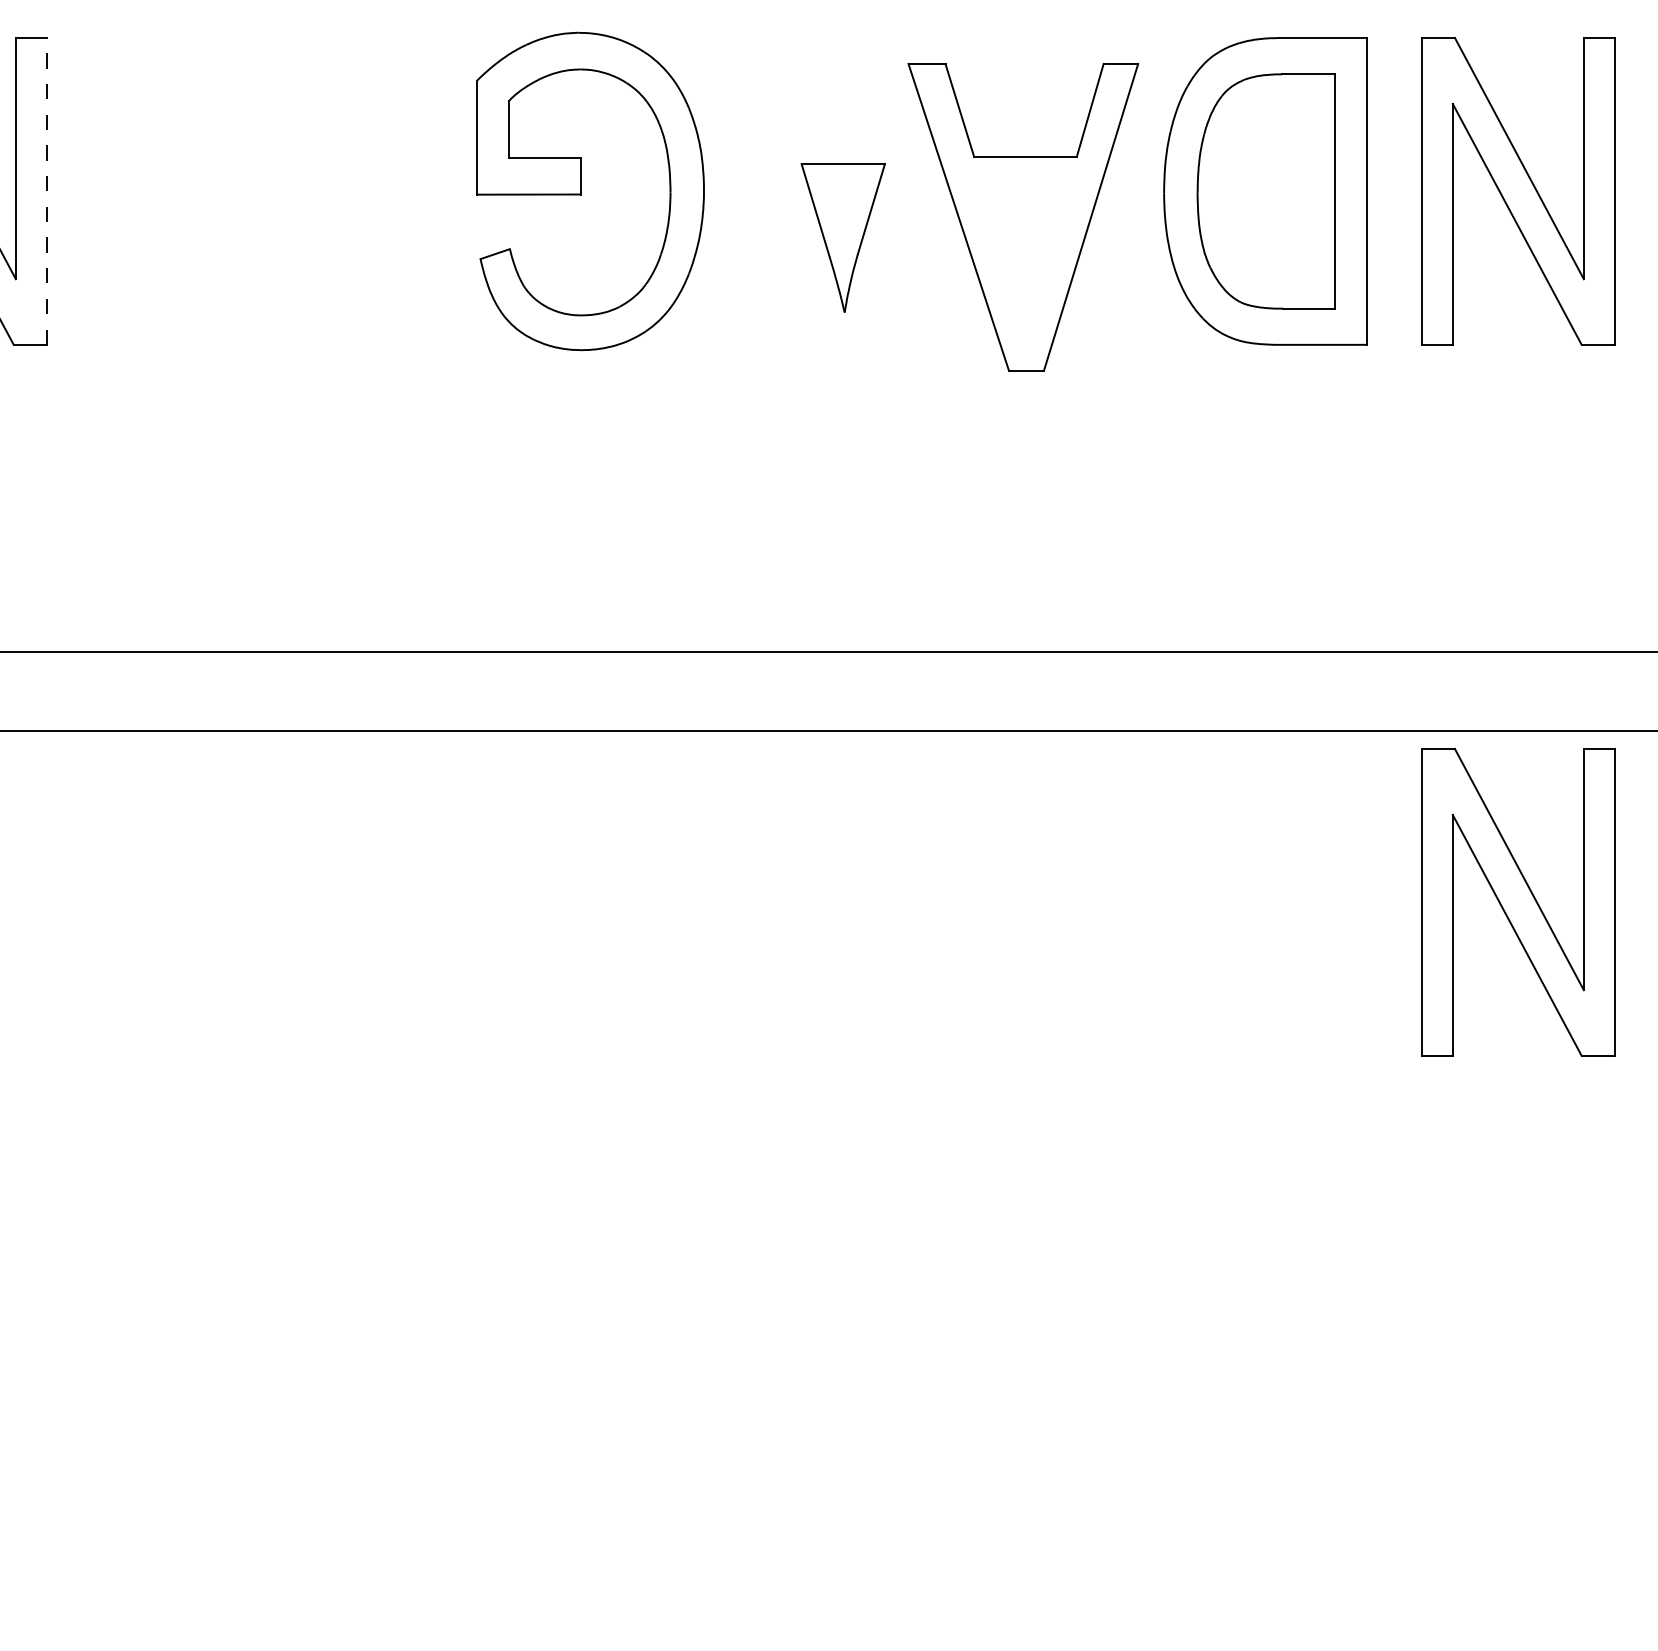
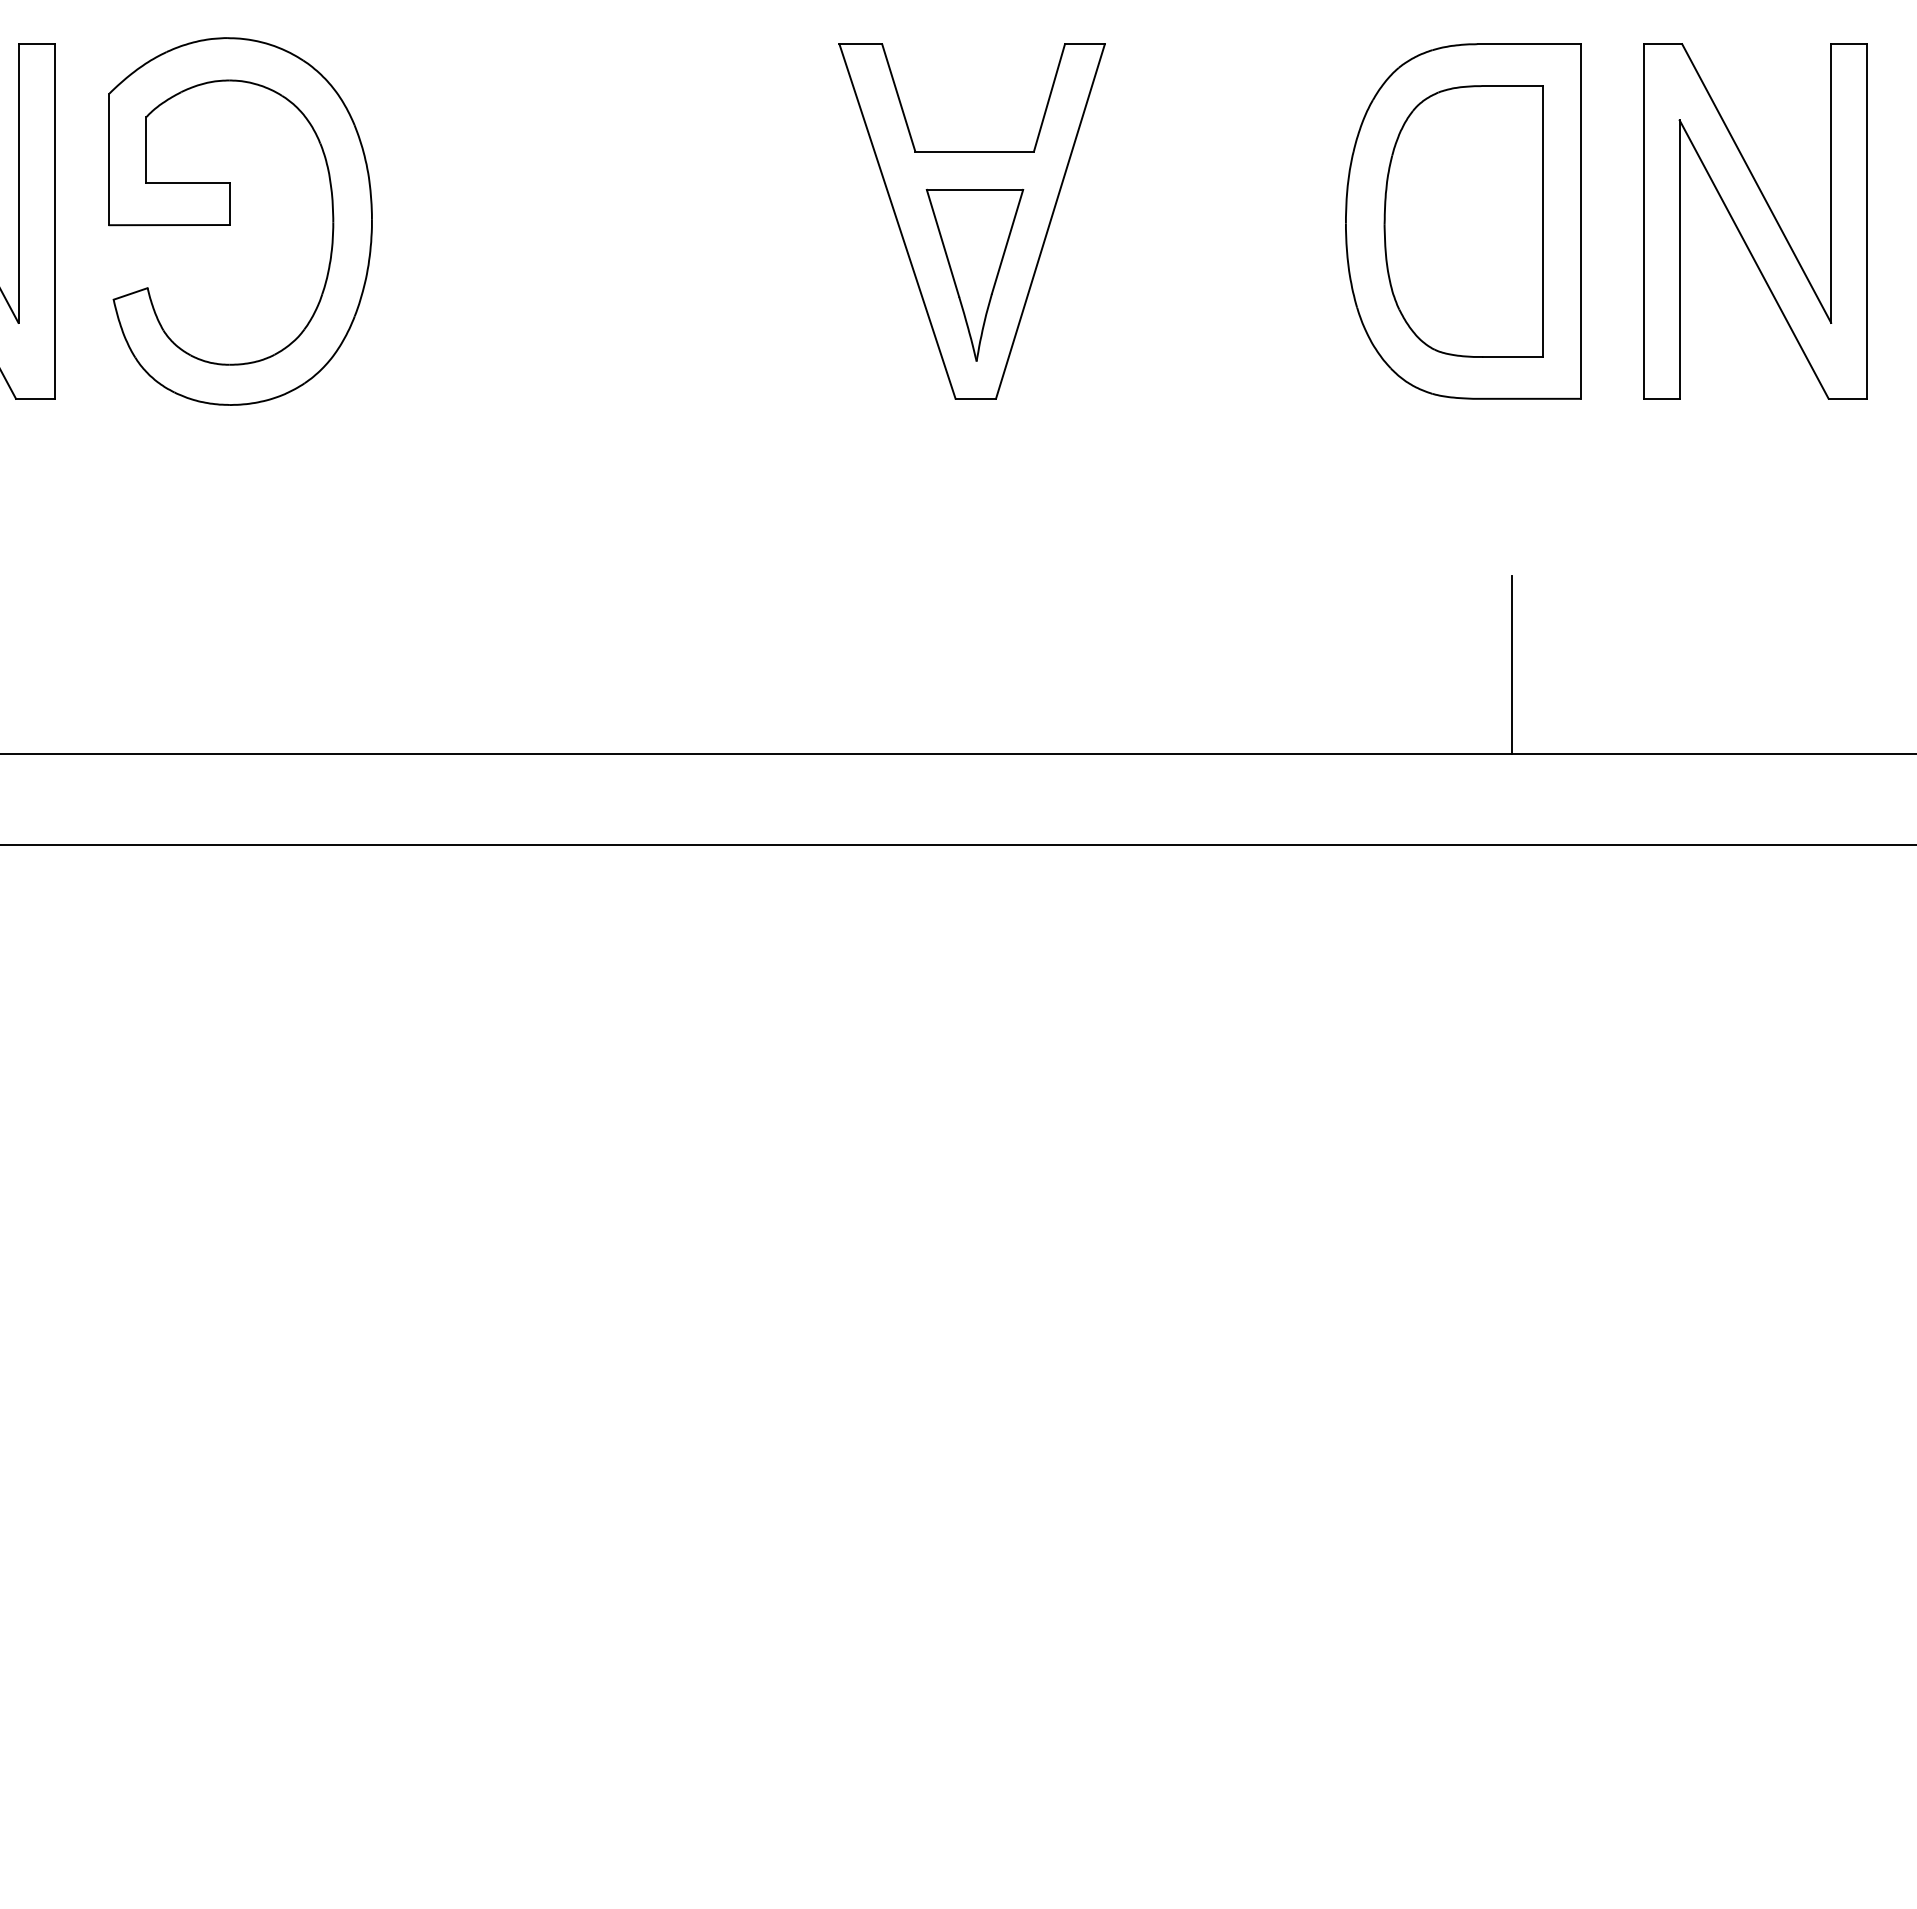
line: (47, 190) -> (54, 220), dashed -> solid
part: (581, 191) -> (230, 221), moved
part: (1022, 217) -> (971, 221), moved
line: (1308, 574) -> (1512, 664), added
part: (1518, 902) -> (1755, 1043), removed

